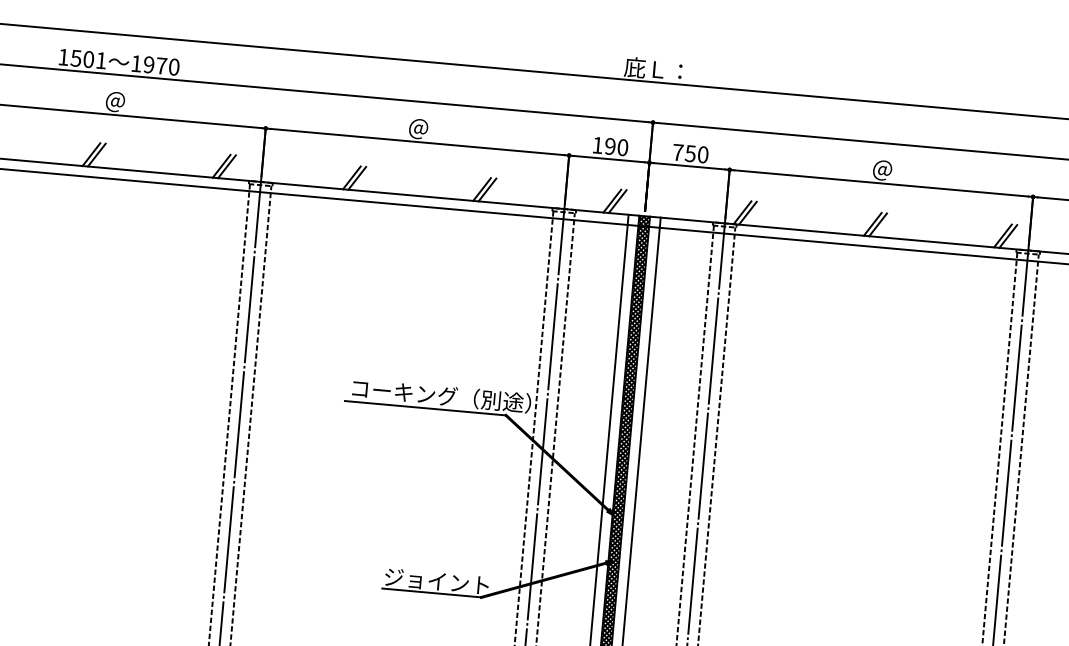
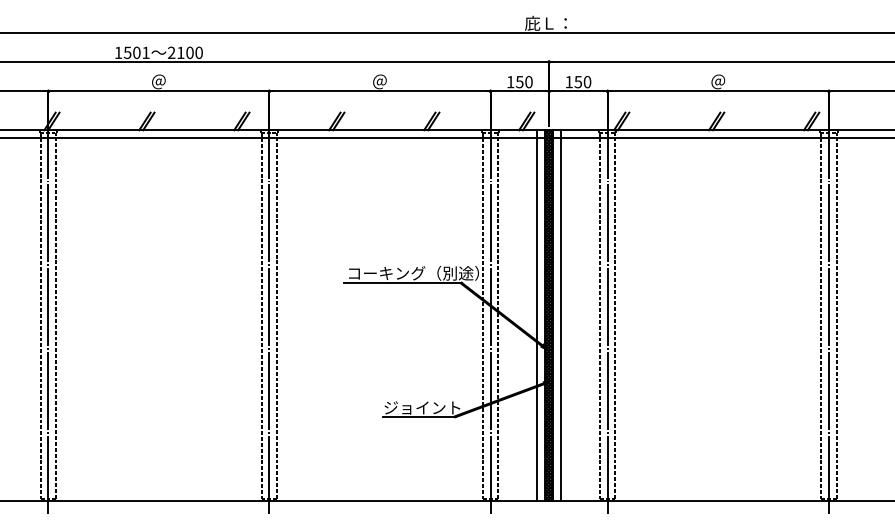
text: (148, 64) -> (180, 52), 1970 -> 2100
text: (609, 145) -> (519, 81), 190 -> 150
text: (677, 153) -> (568, 82), 750 -> 150

